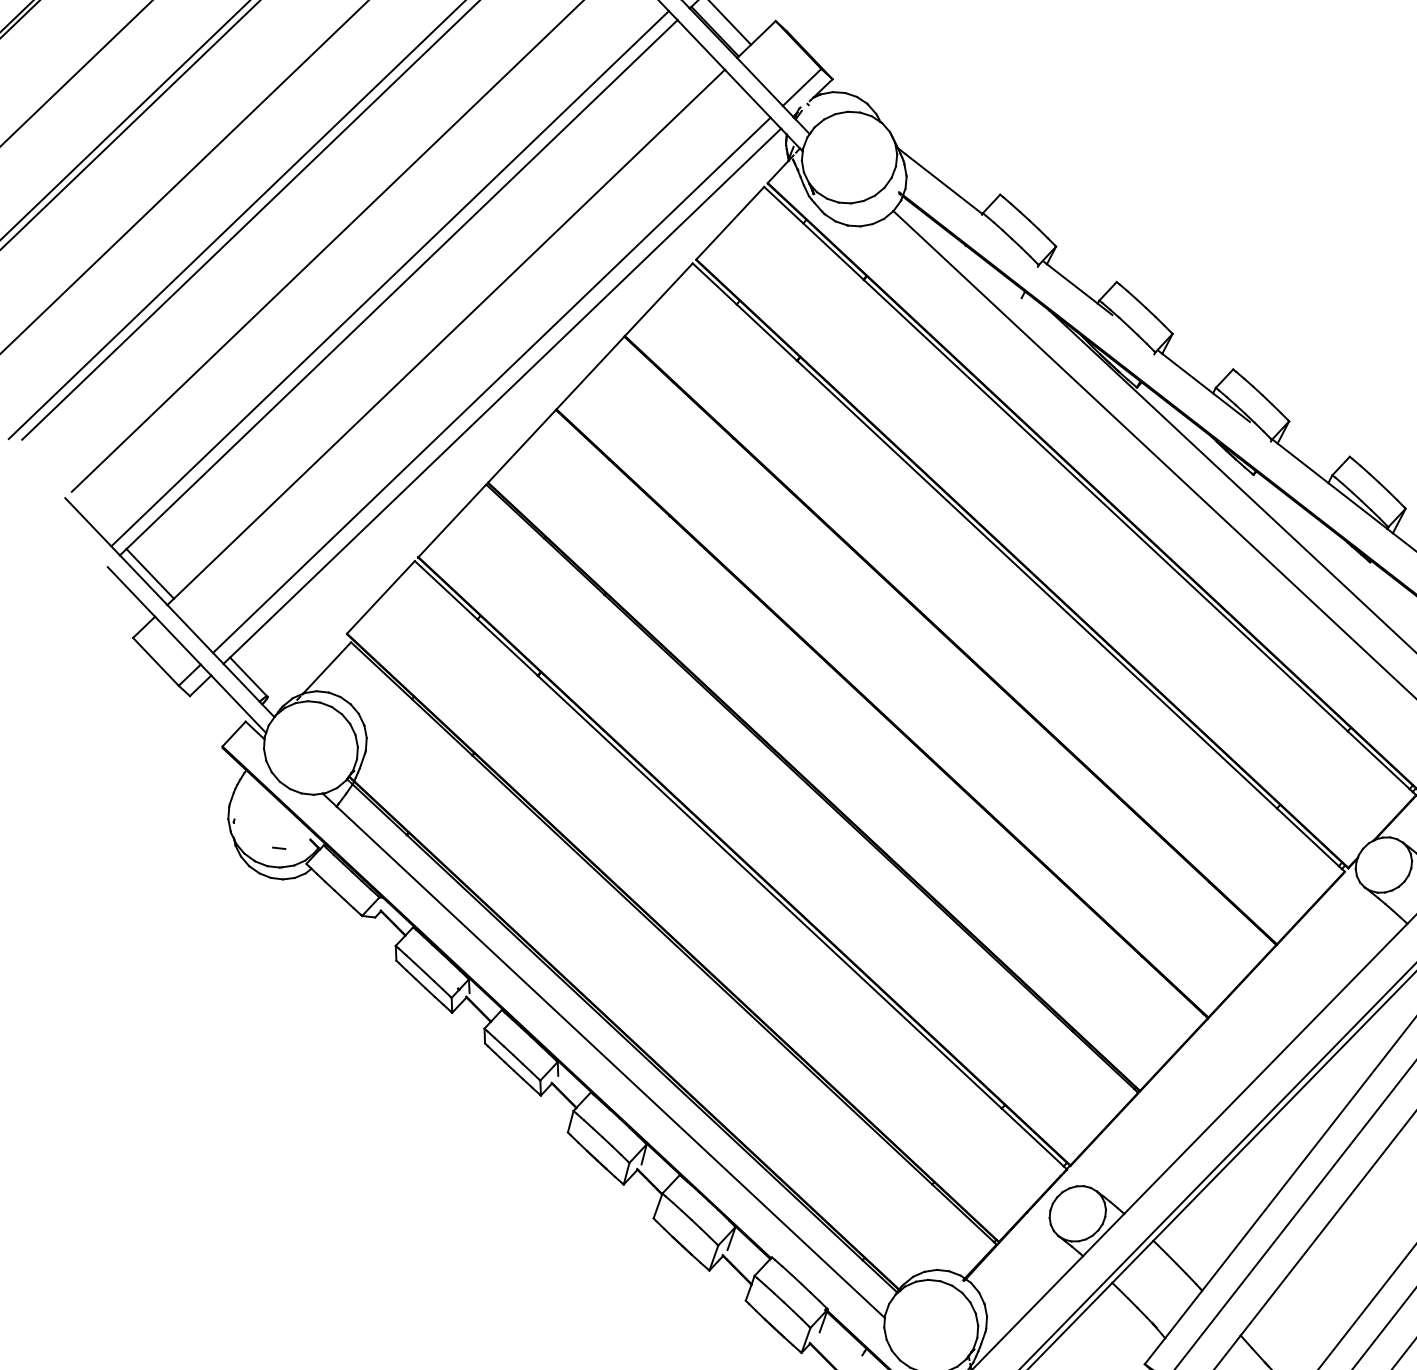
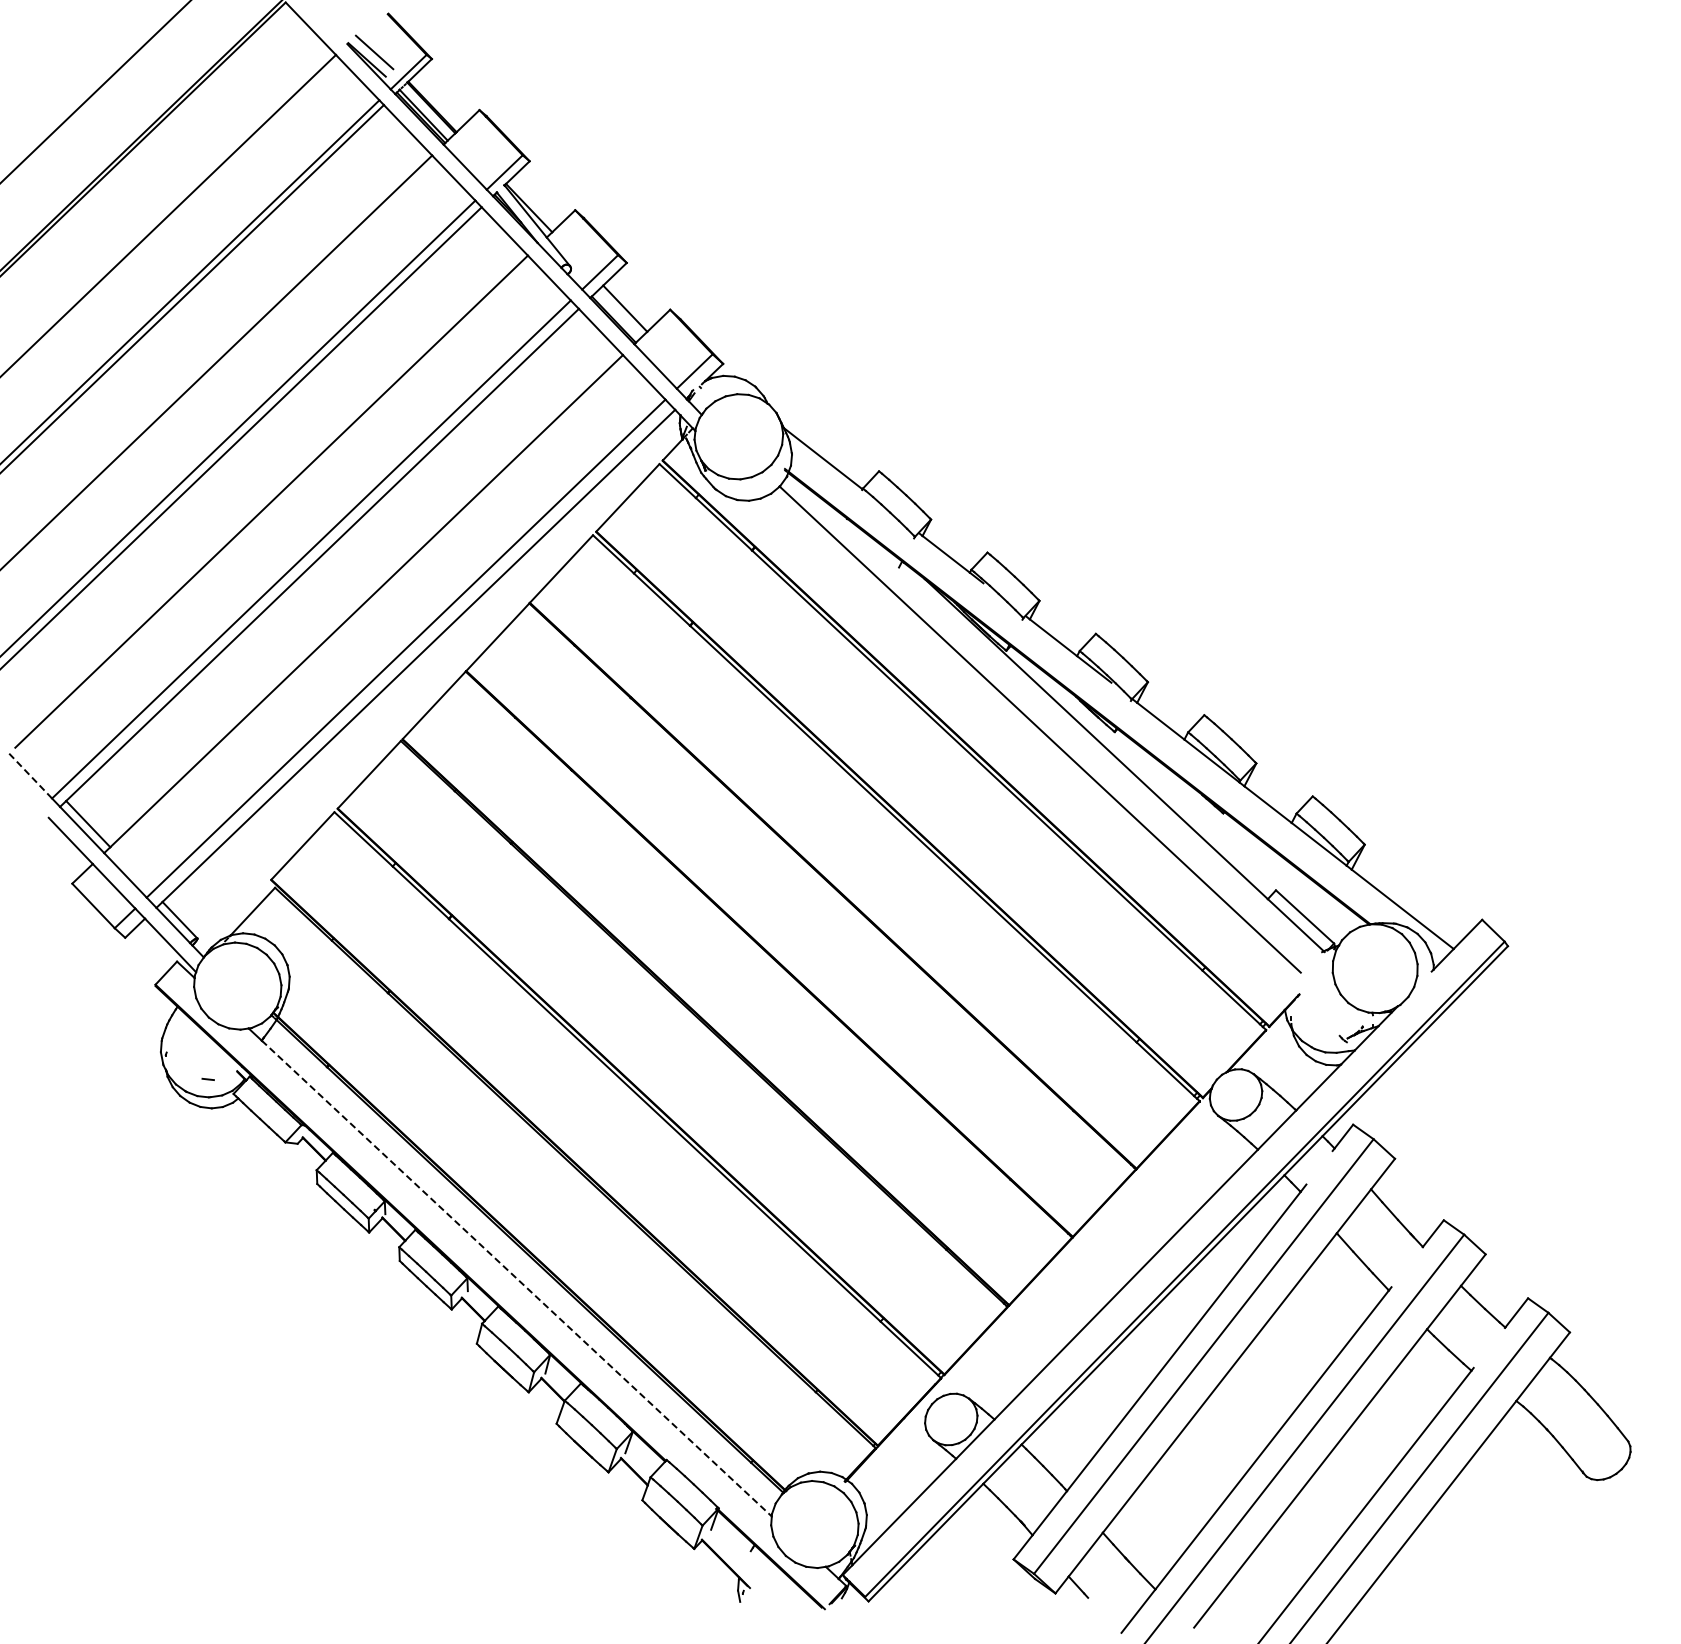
line: (88, 521) -> (30, 775), solid -> dashed
line: (610, 1062) -> (516, 1278), solid -> dashed

